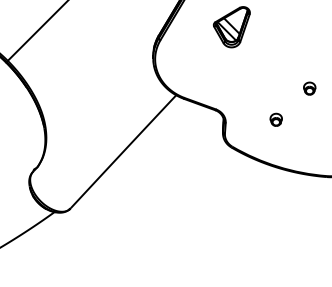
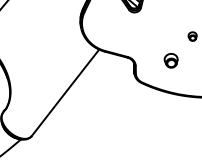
part: (275, 119) -> (170, 60), size x1.6

